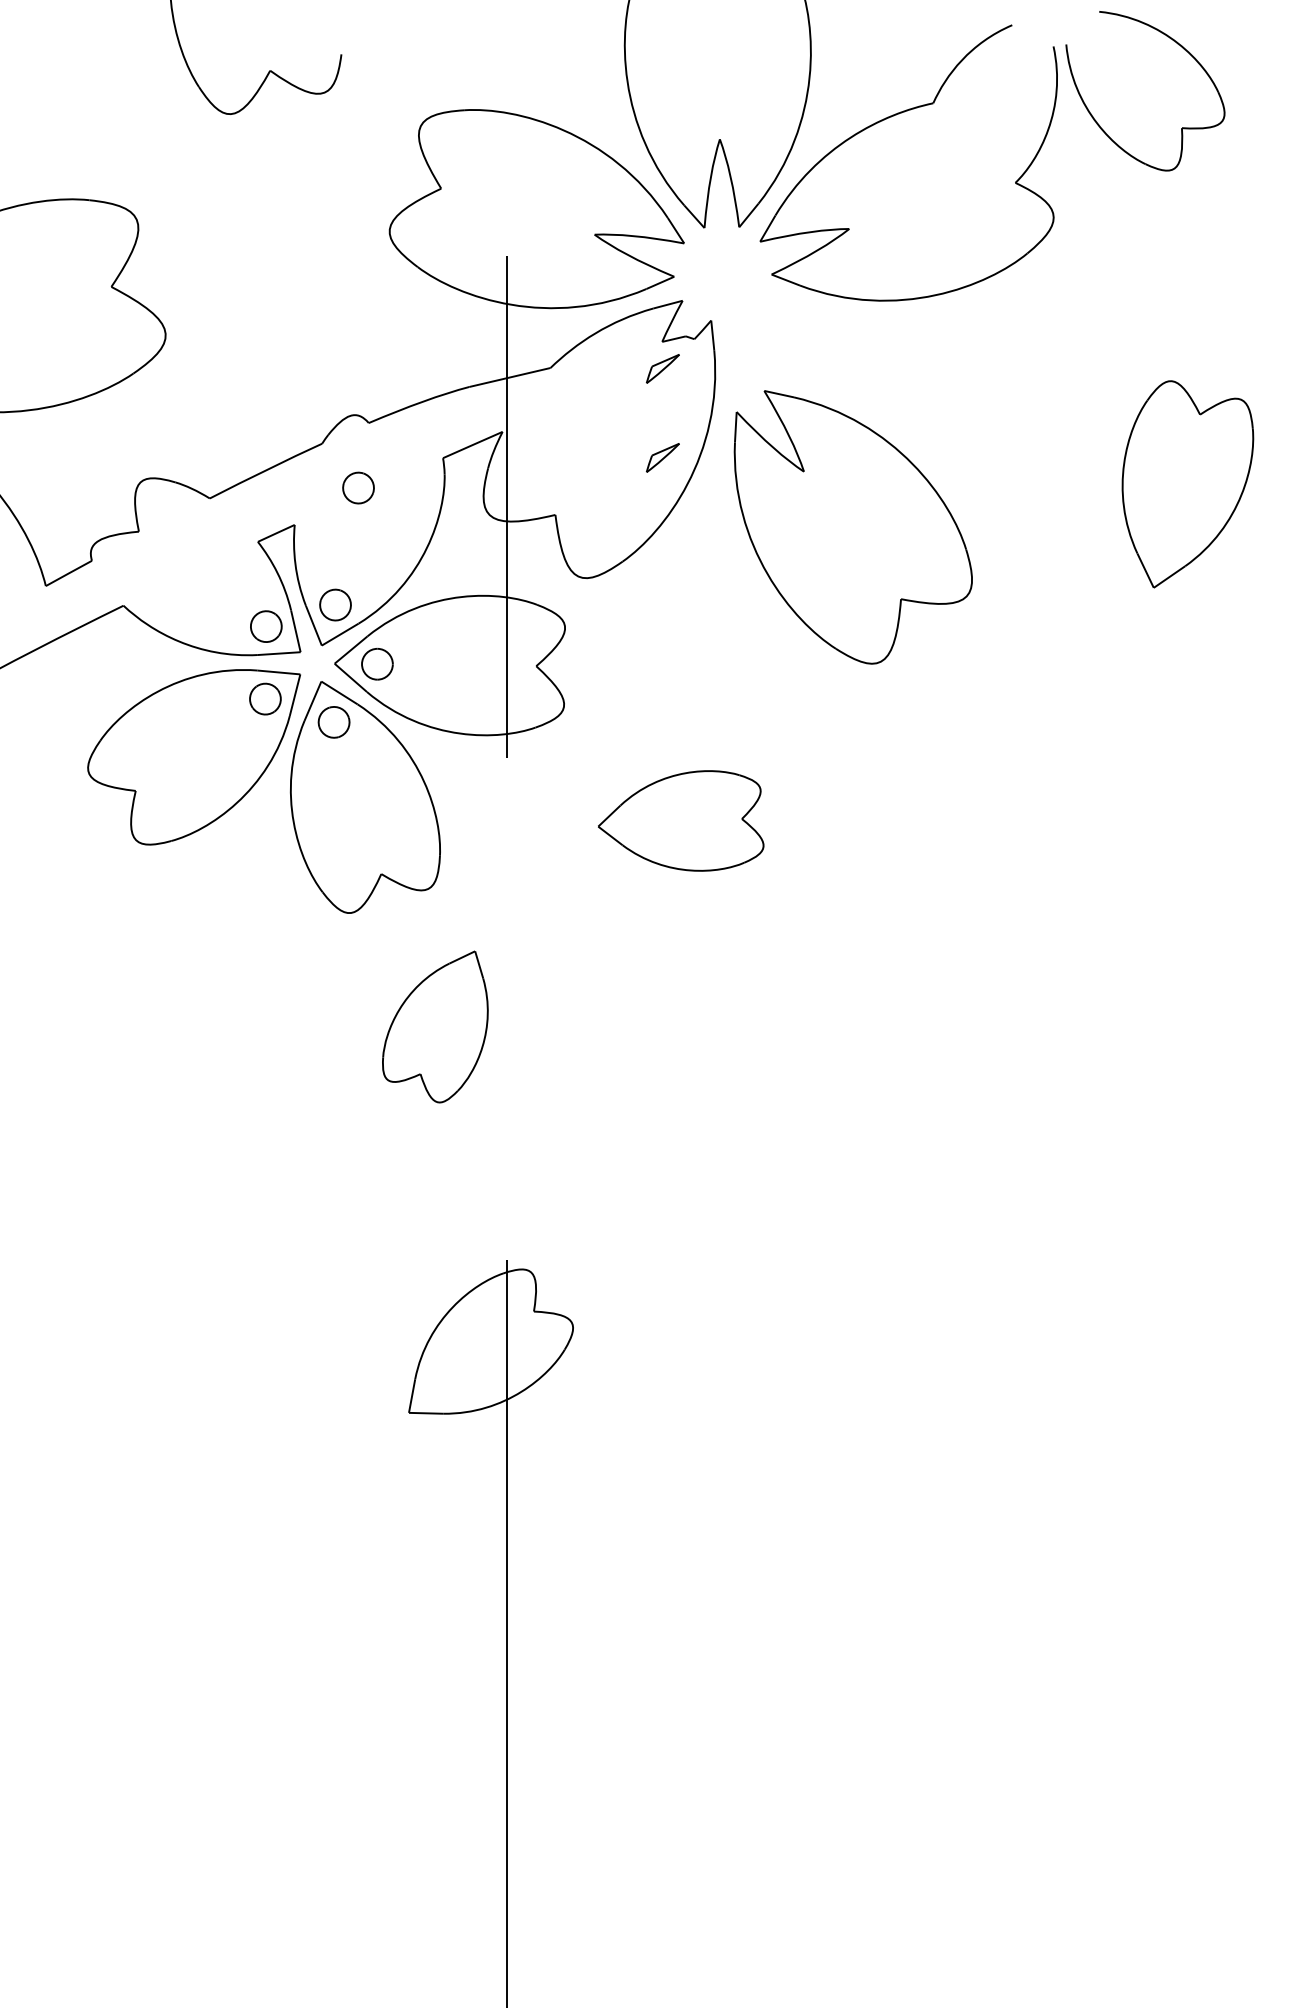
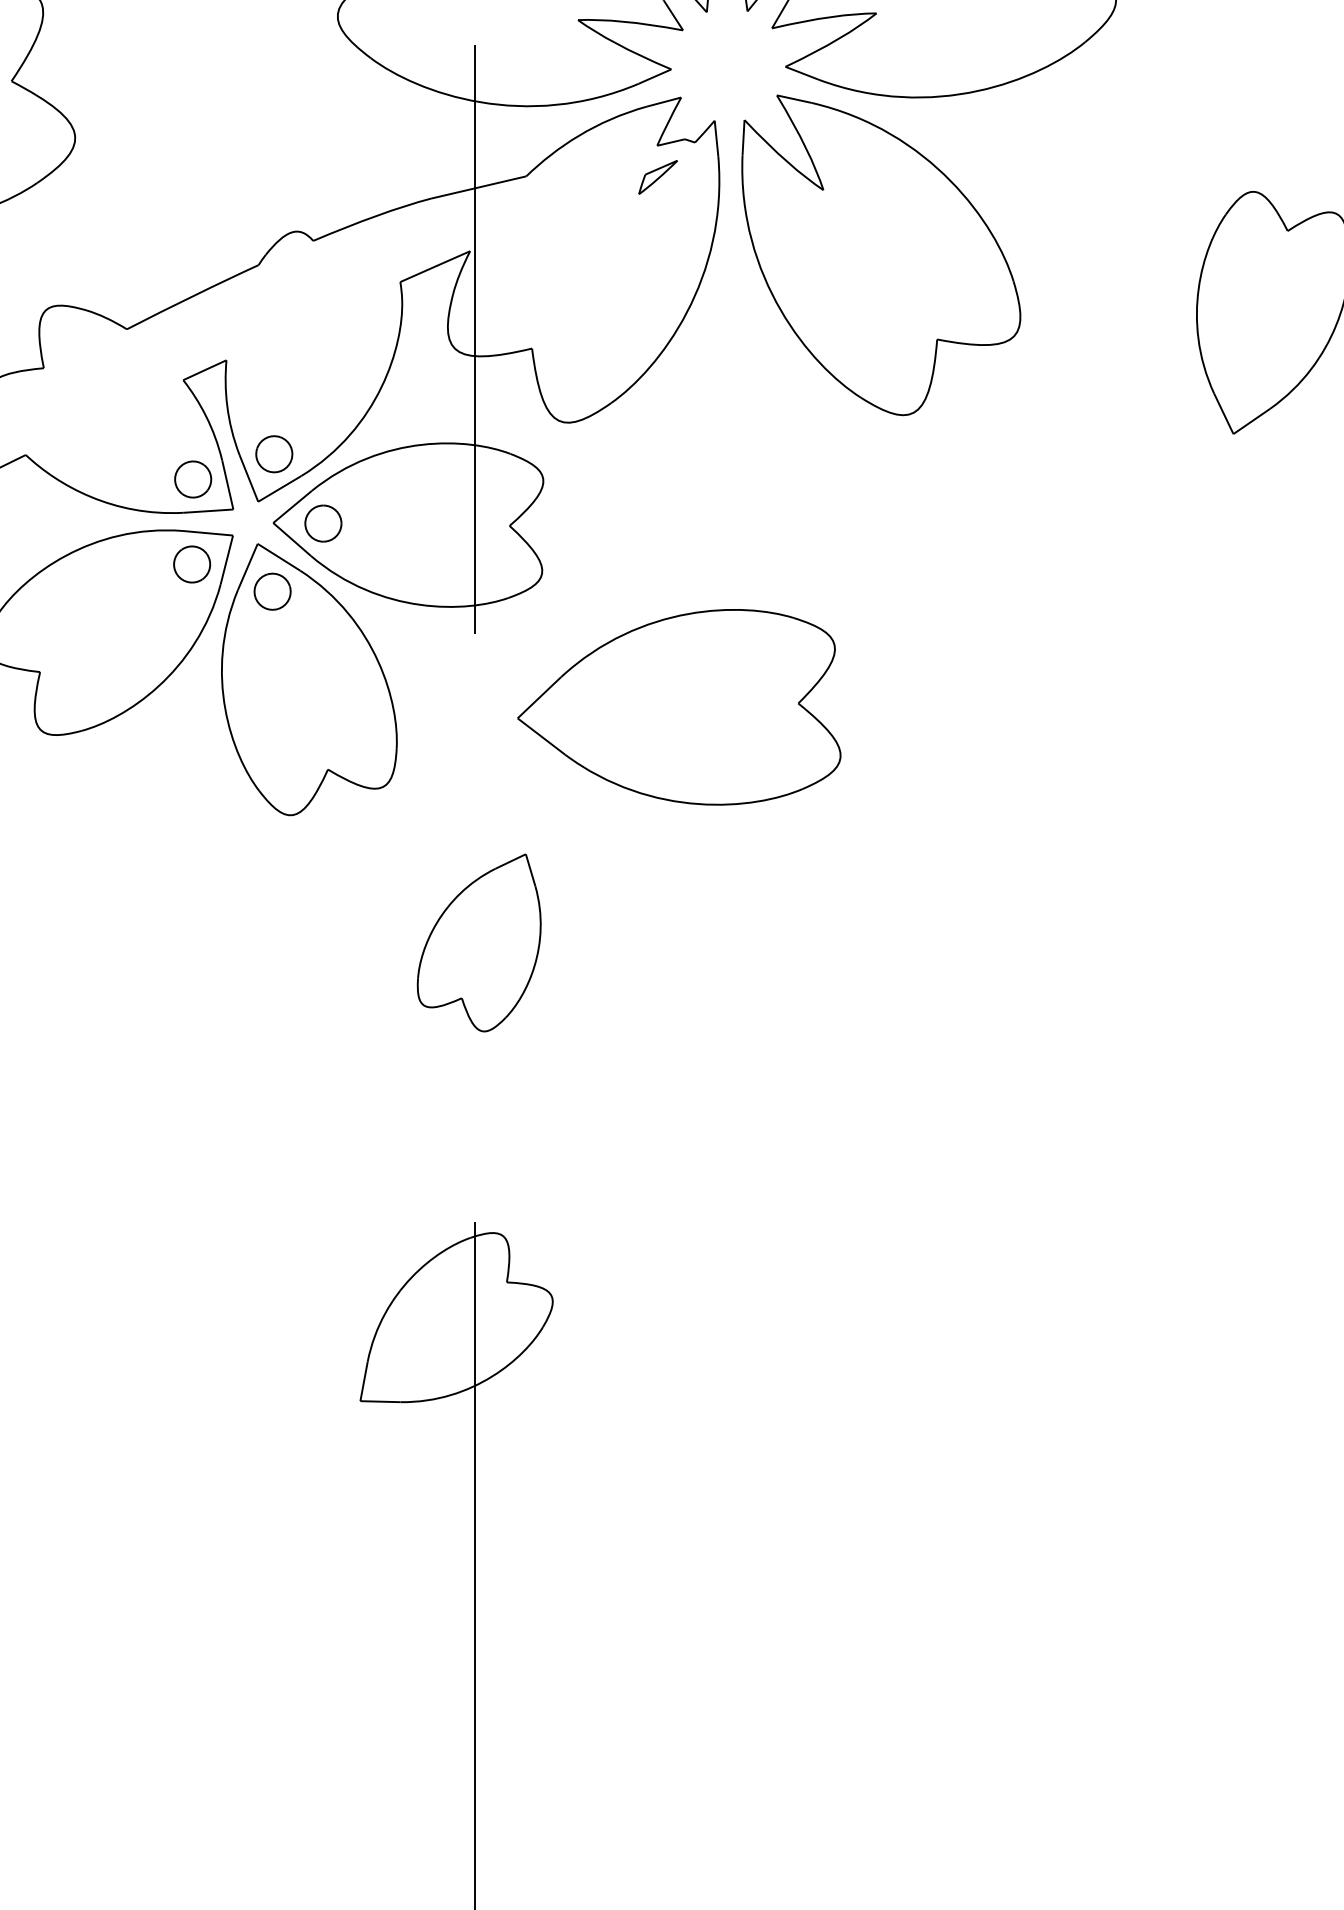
part: (662, 457) -> (657, 281), removed
part: (358, 487) -> (301, 316), removed
part: (852, 527) -> (880, 255), moved
part: (680, 820) -> (678, 706), size x1.67
part: (435, 1026) -> (479, 942), moved

